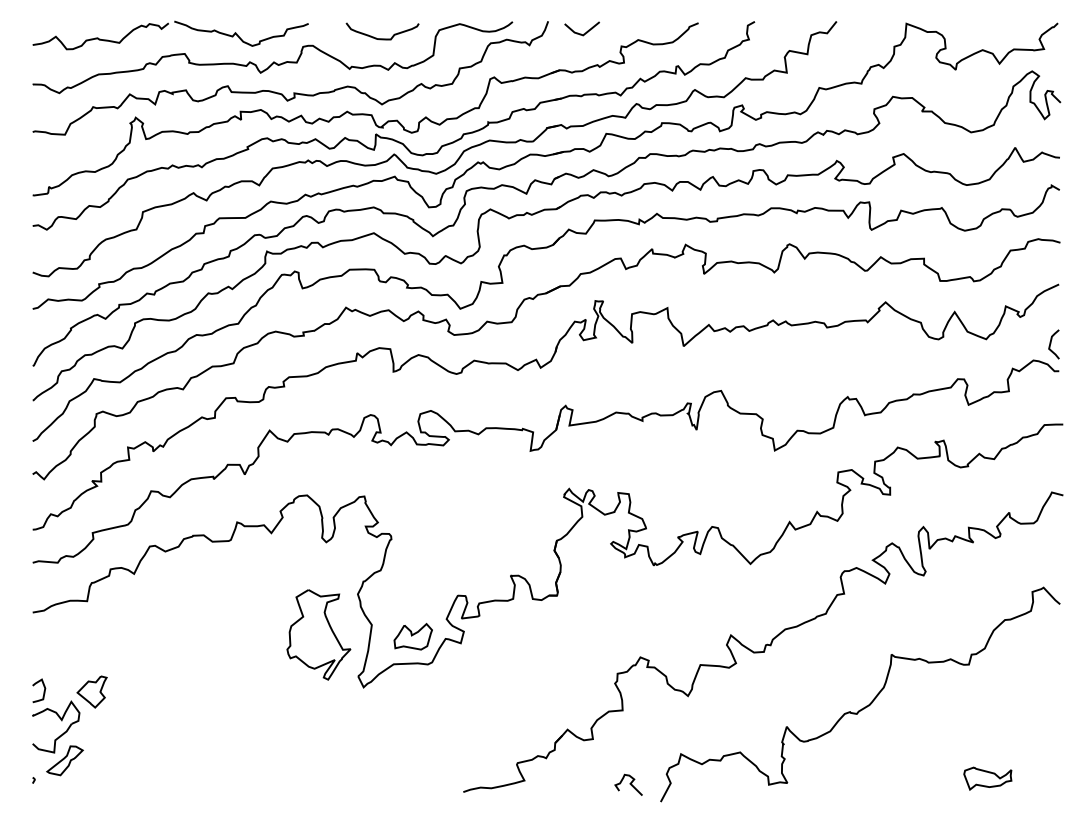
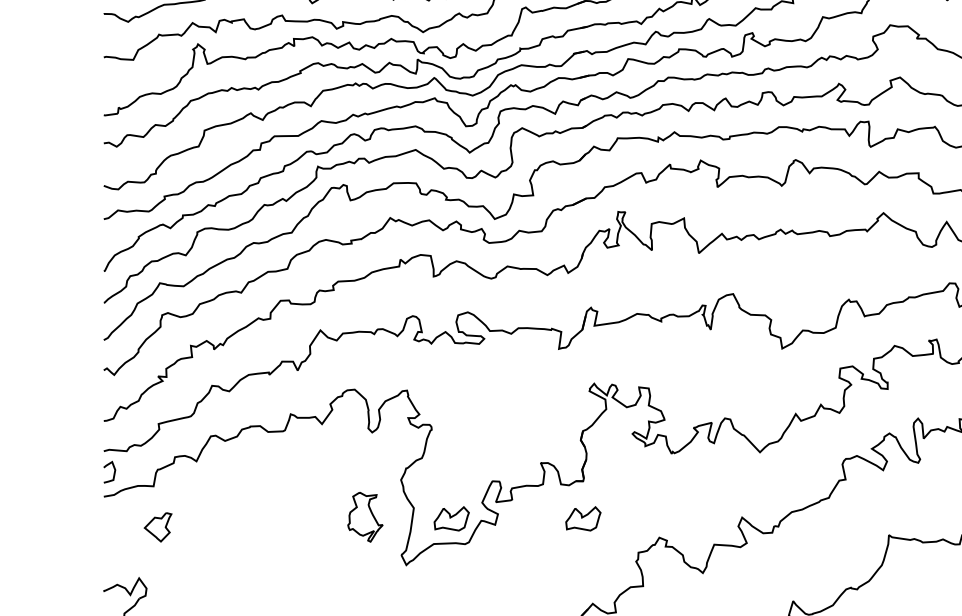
part: (318, 634) -> (365, 516), size x0.6
part: (556, 636) -> (582, 518), added
curve: (43, 691) -> (113, 472), moved
part: (91, 691) -> (157, 526), moved

